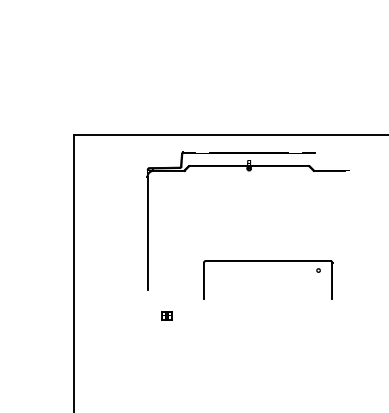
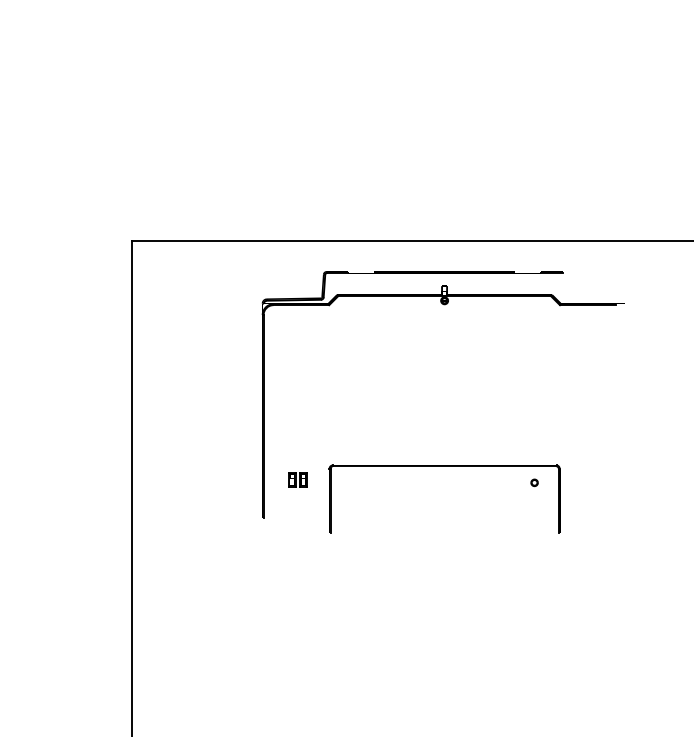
part: (268, 261) -> (445, 466), moved
part: (166, 315) -> (297, 479), moved

